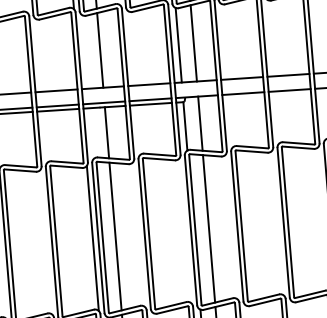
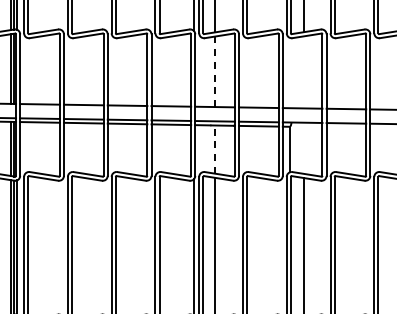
line: (193, 43) -> (303, 72), removed
line: (178, 44) -> (289, 72), removed
line: (100, 50) -> (215, 71), solid -> dashed
line: (199, 122) -> (303, 147), removed
line: (107, 132) -> (215, 149), solid -> dashed

